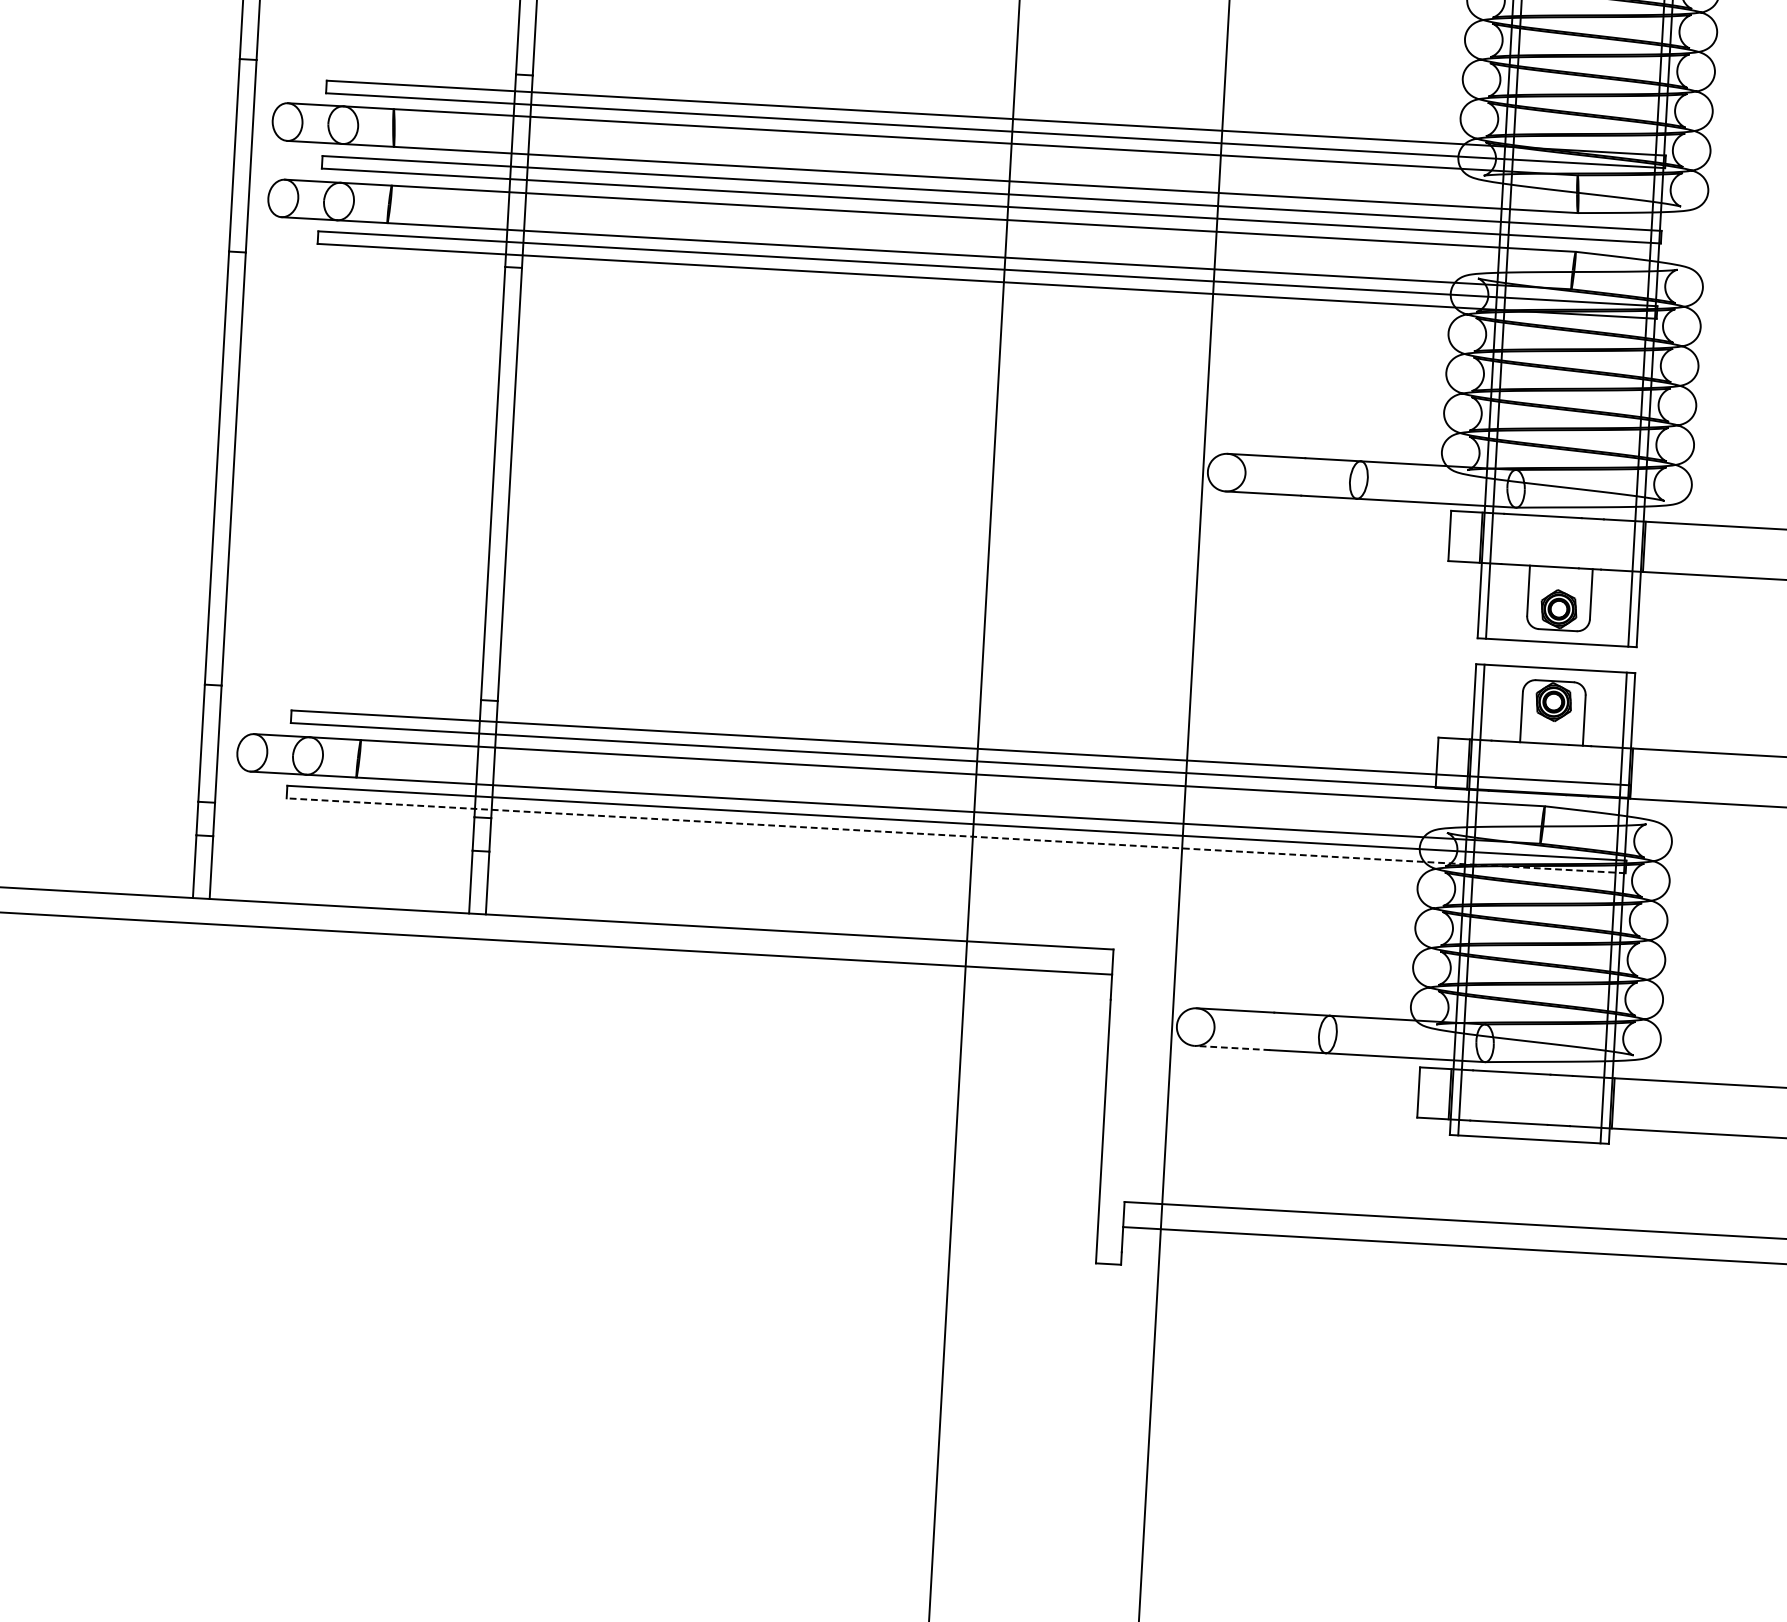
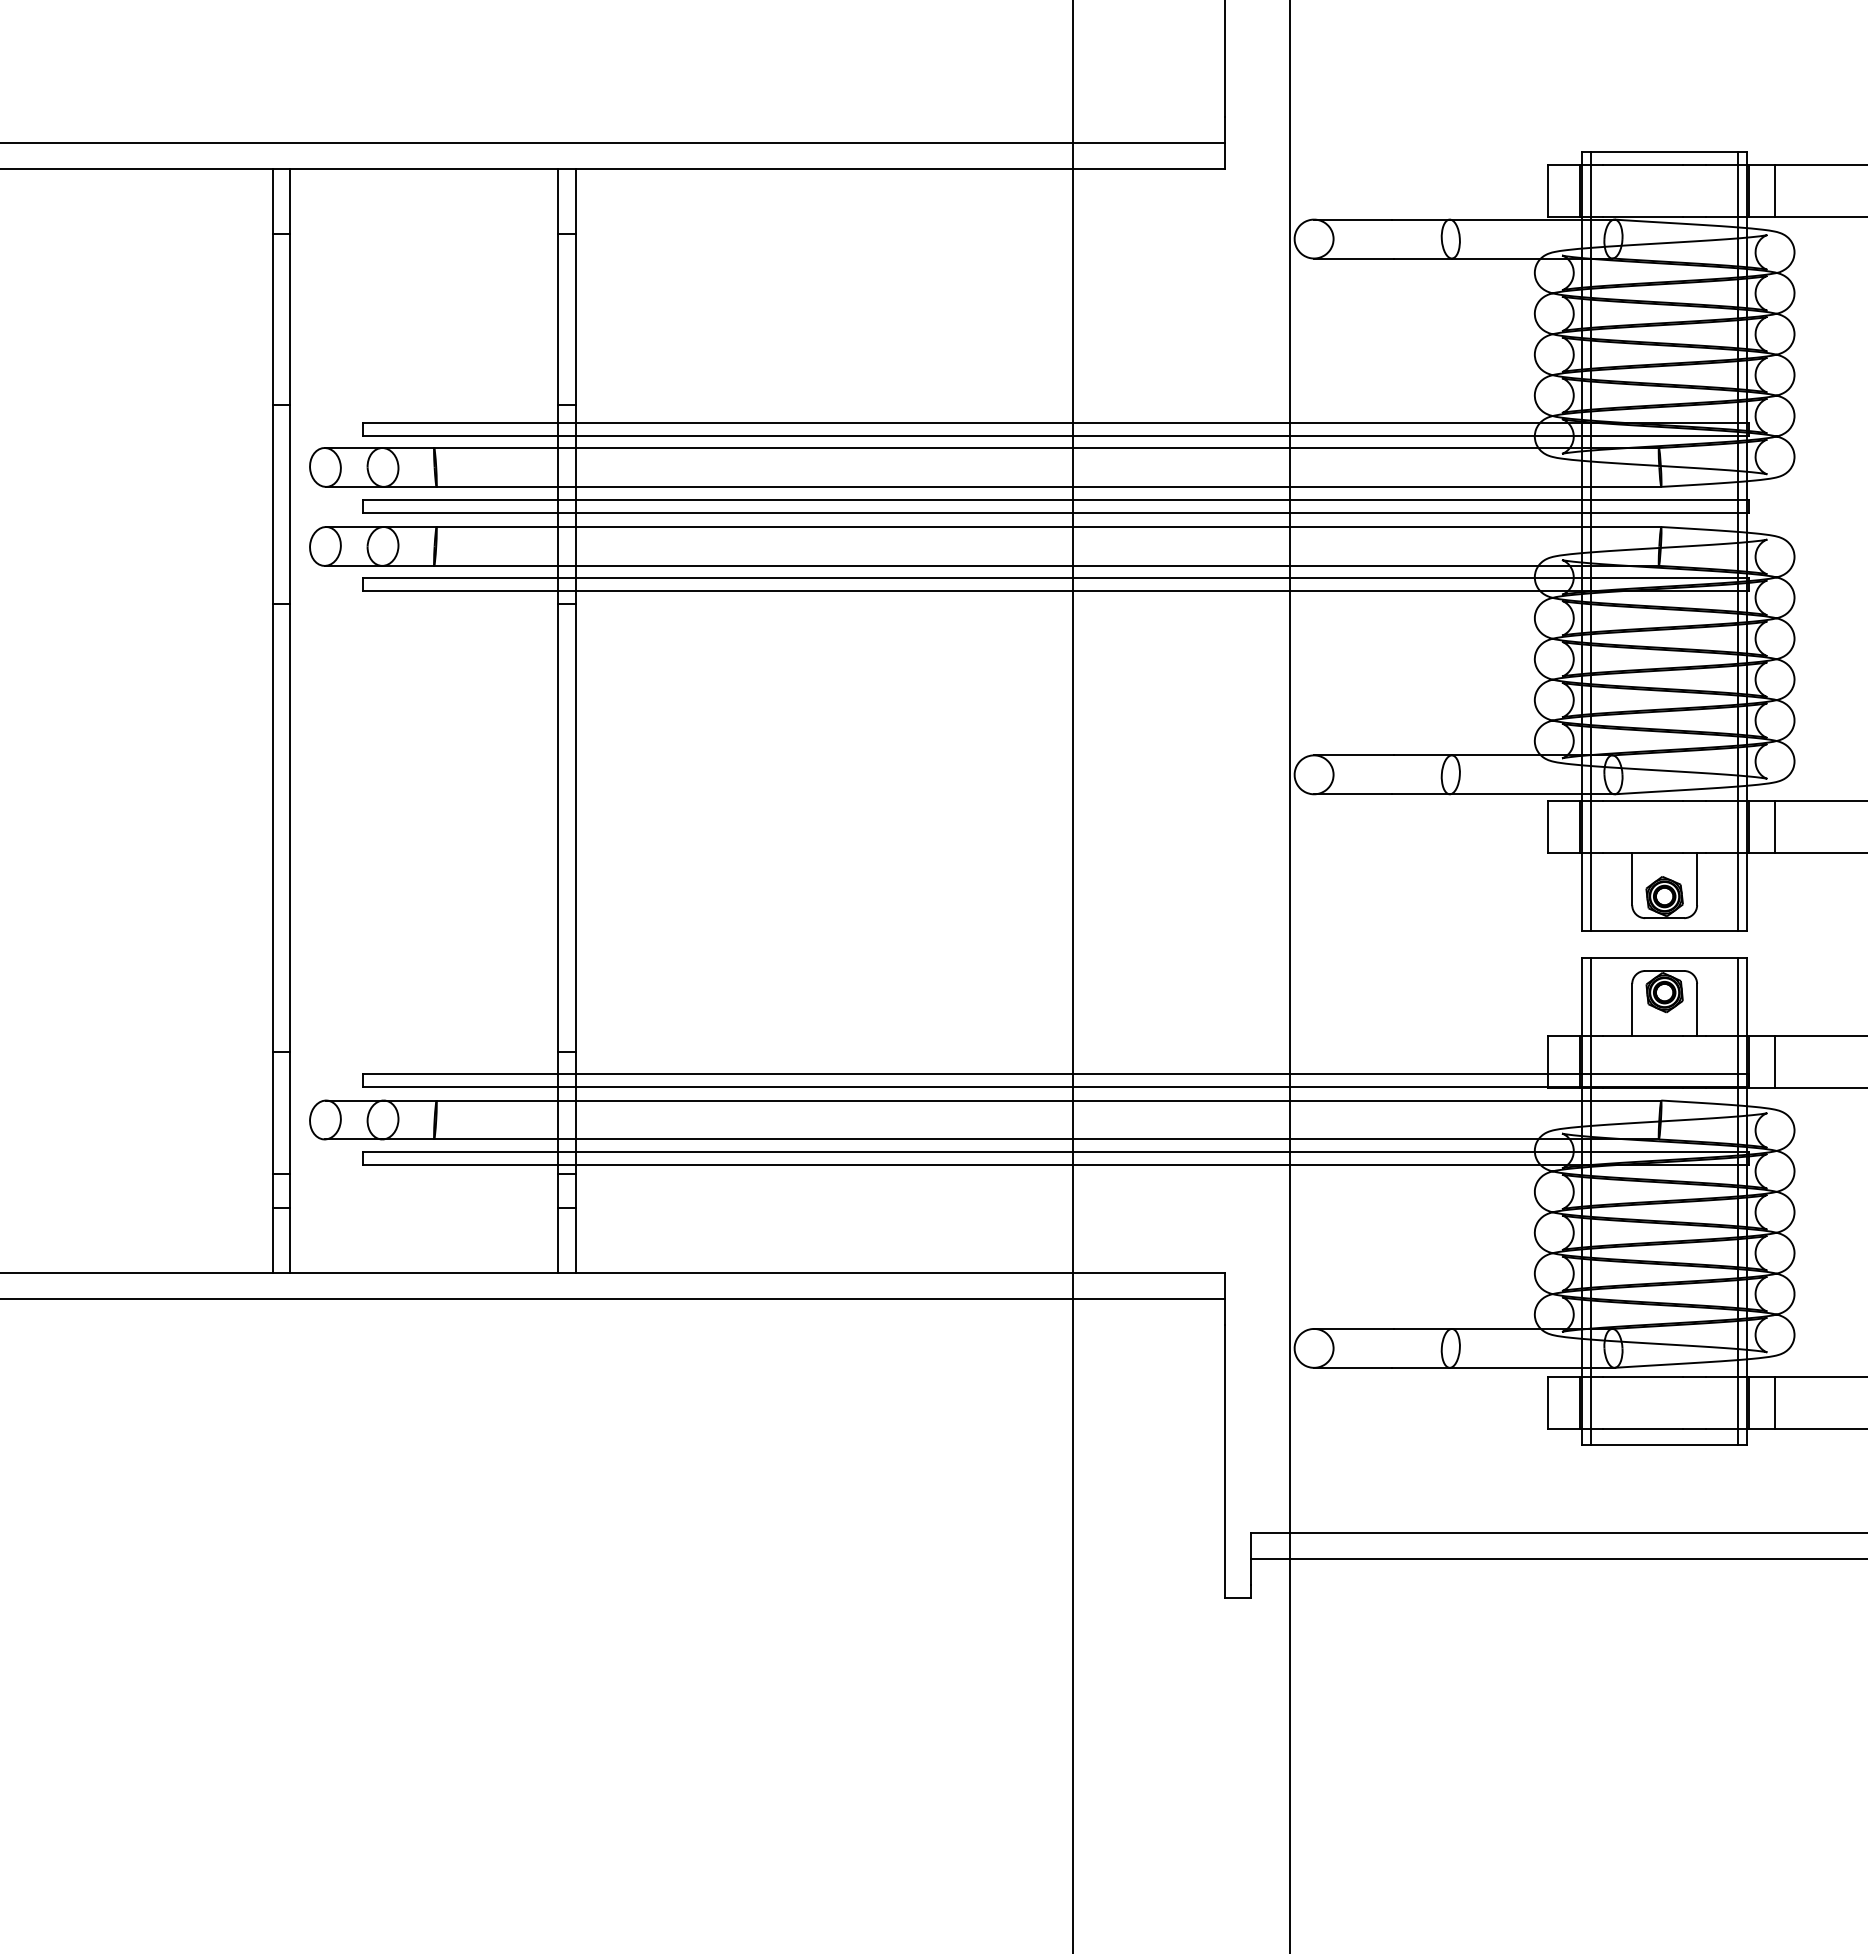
line: (1668, 548) -> (1774, 827), added
line: (1656, 774) -> (1774, 1061), added
line: (956, 835) -> (1056, 1164), dashed -> solid
line: (1231, 1047) -> (1352, 1367), dashed -> solid
line: (1637, 1104) -> (1774, 1402), added

